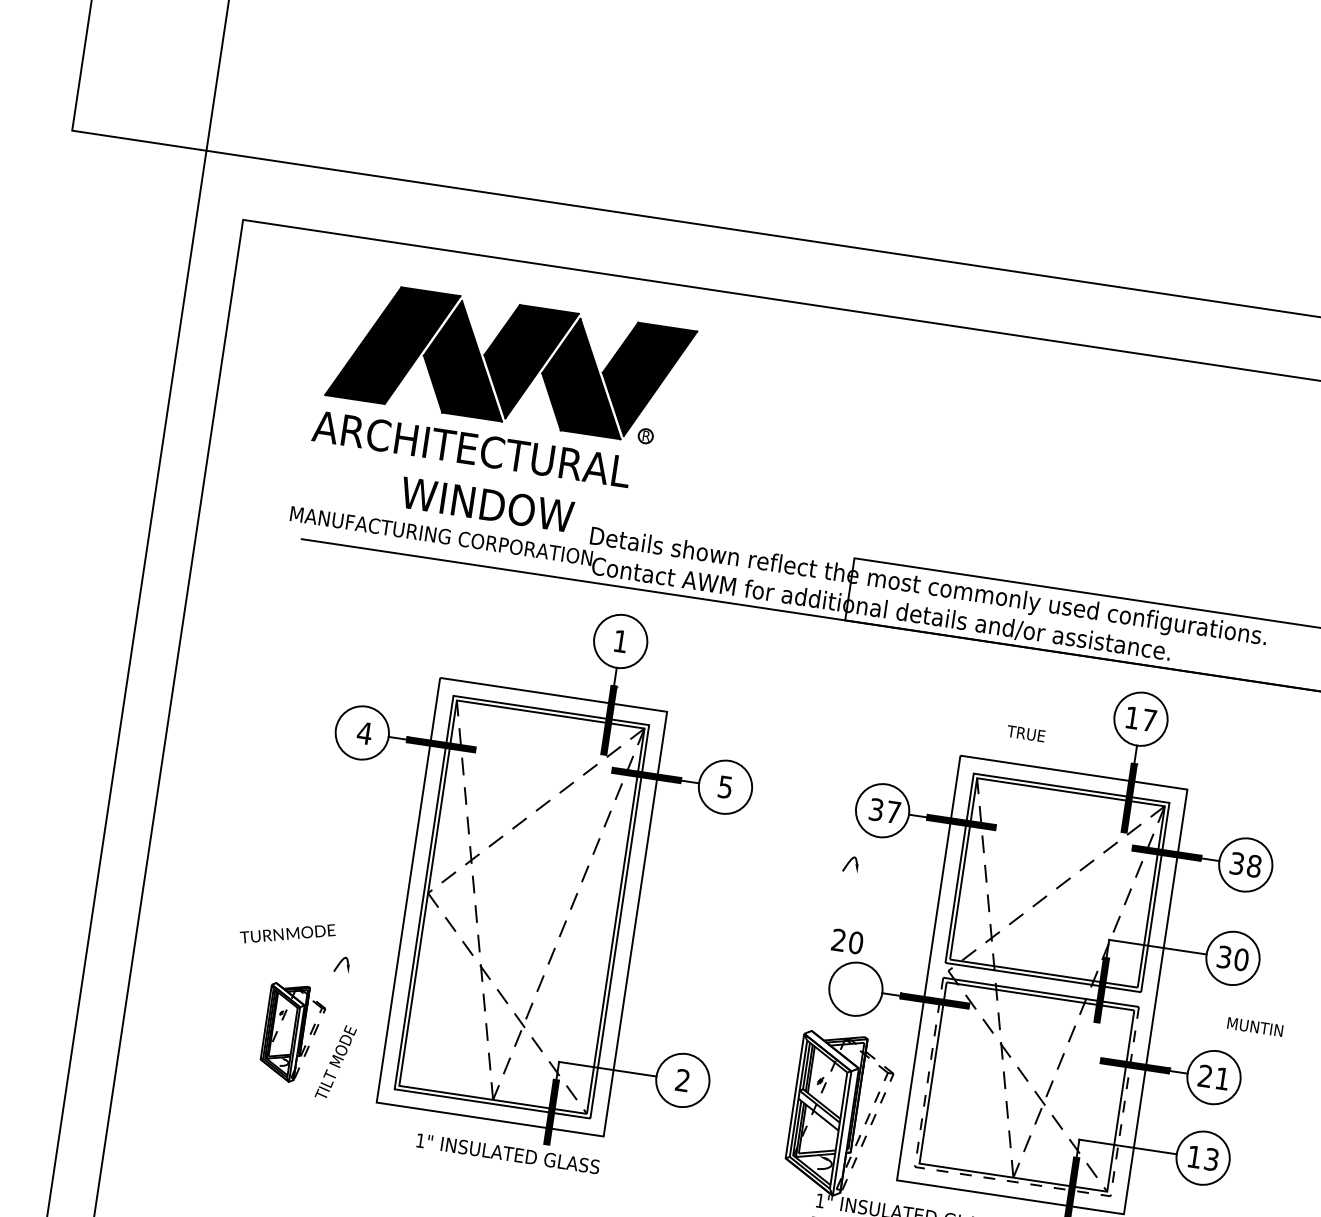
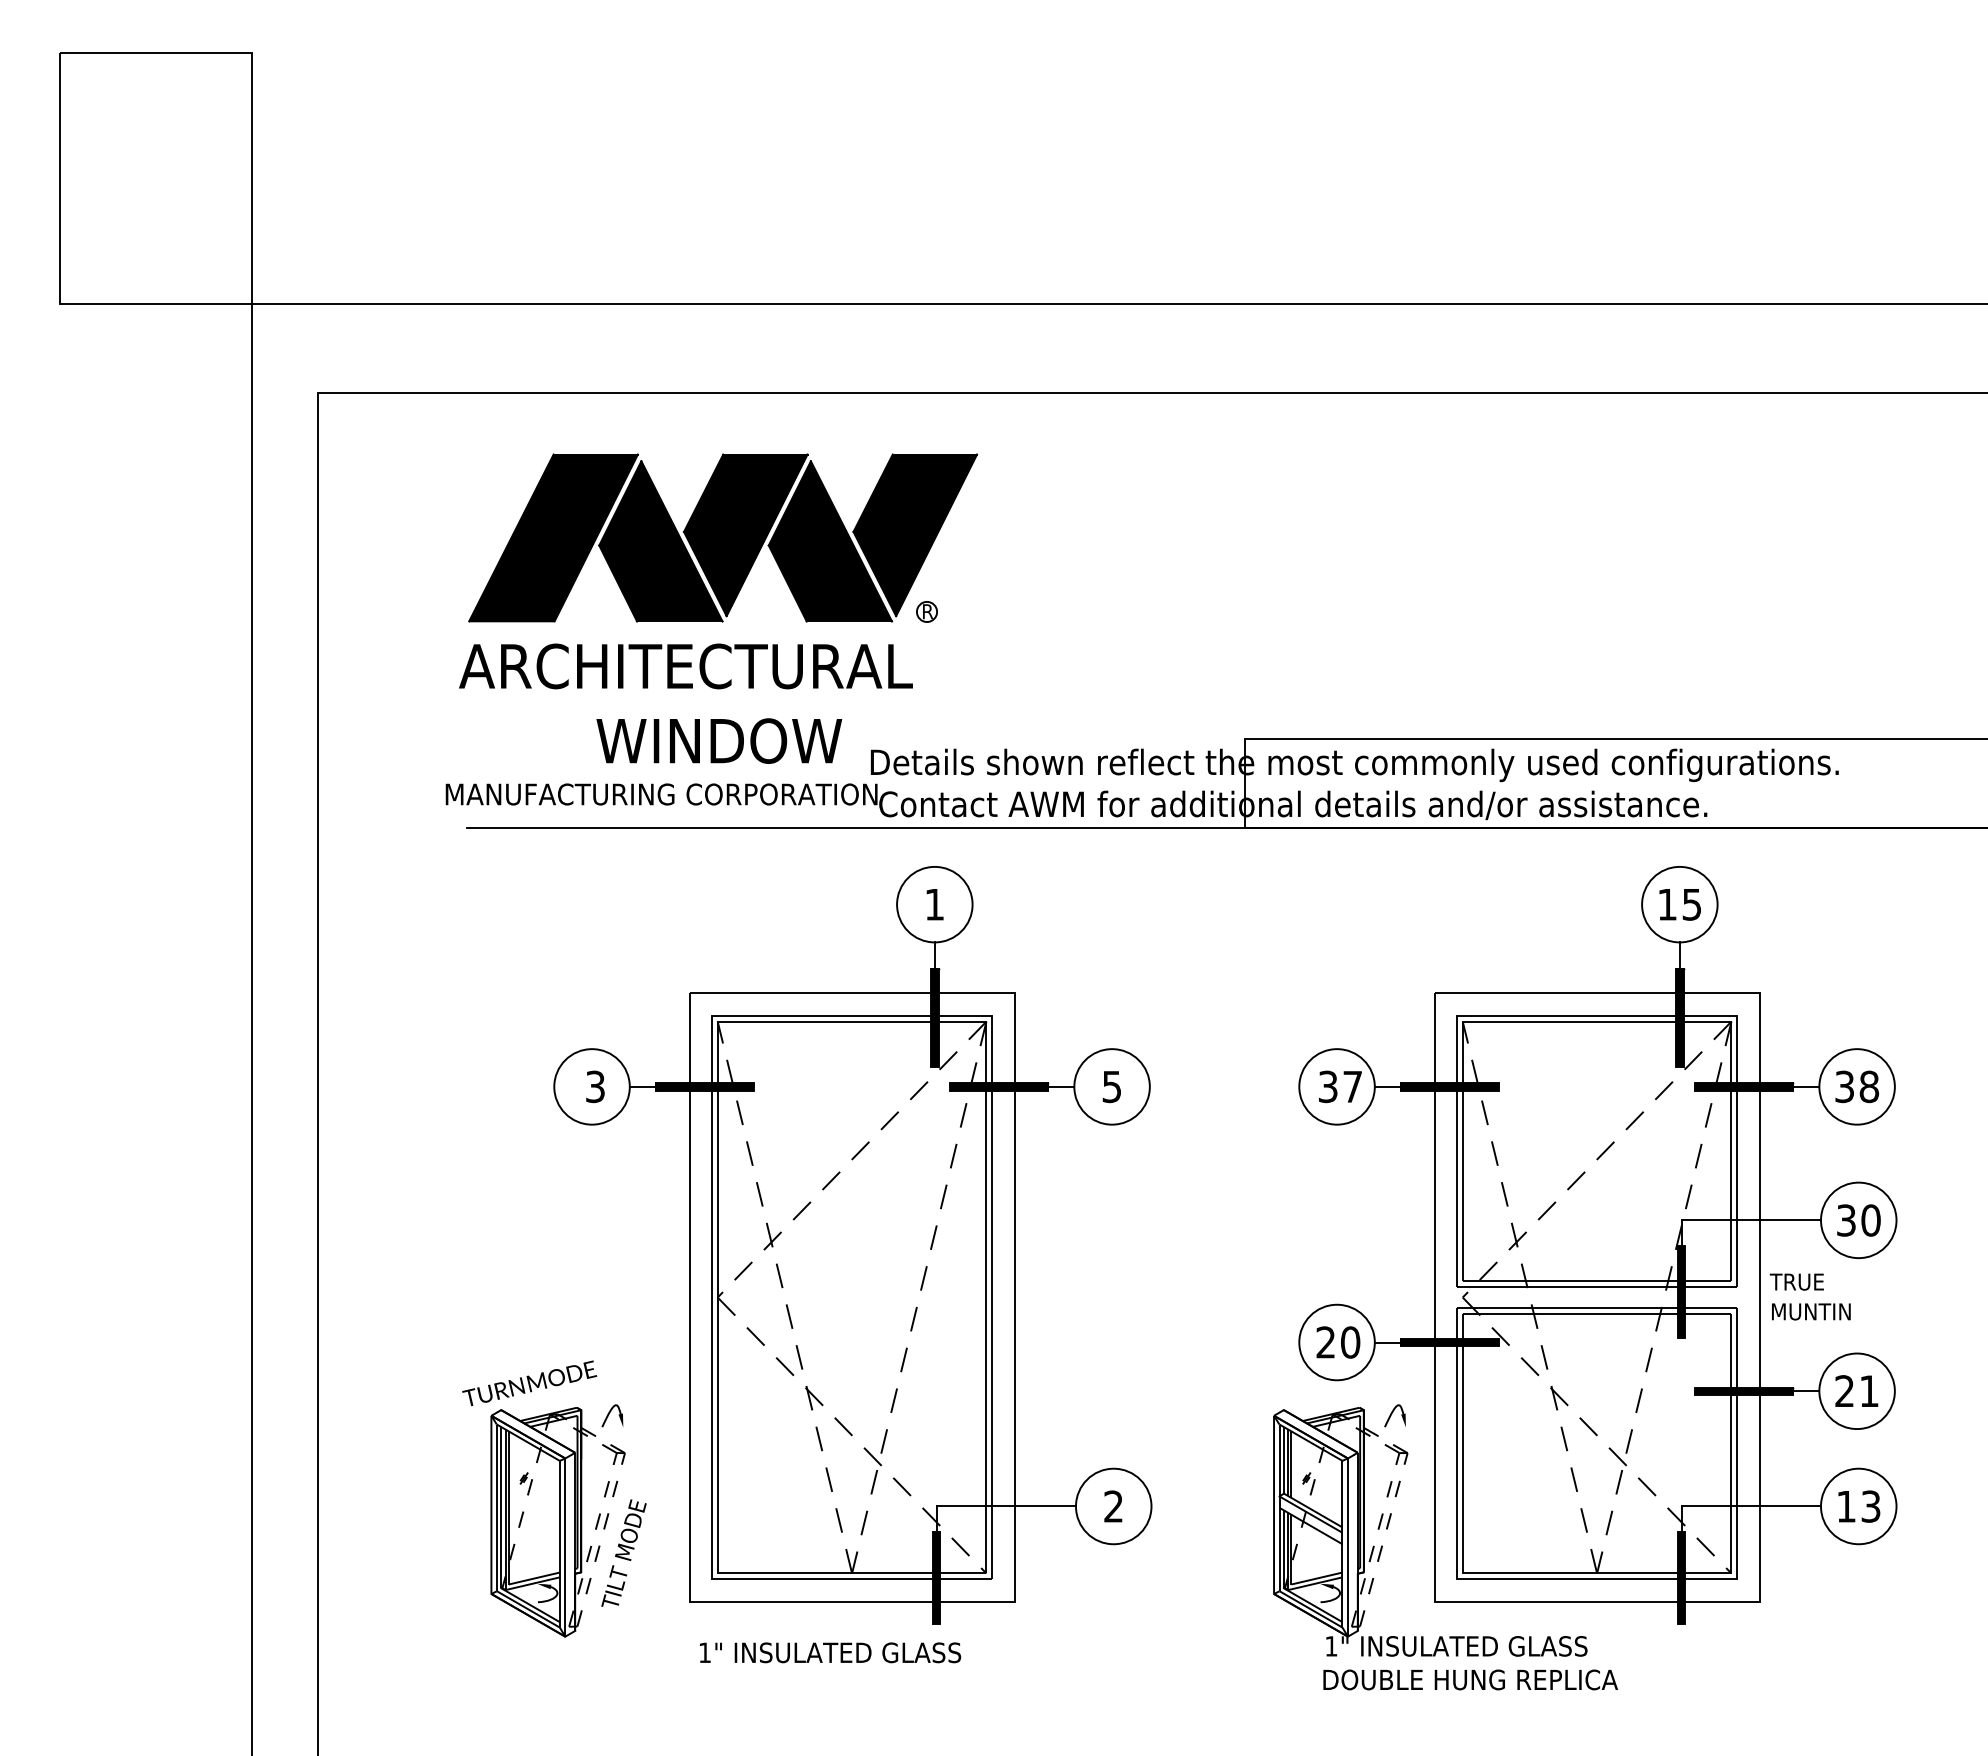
text: (1149, 720) -> (1691, 904), 17 -> 15
text: (364, 733) -> (595, 1086), 4 -> 3
text: (1025, 733) -> (1796, 1281), moved
part: (850, 864) -> (1394, 1415), moved
text: (847, 941) -> (1338, 1342), moved
text: (1255, 1026) -> (1811, 1311), moved
part: (292, 1033) -> (557, 1522), size x1.67
text: (508, 1153) -> (830, 1652), moved
line: (1013, 1181) -> (1597, 1579), dashed -> solid

